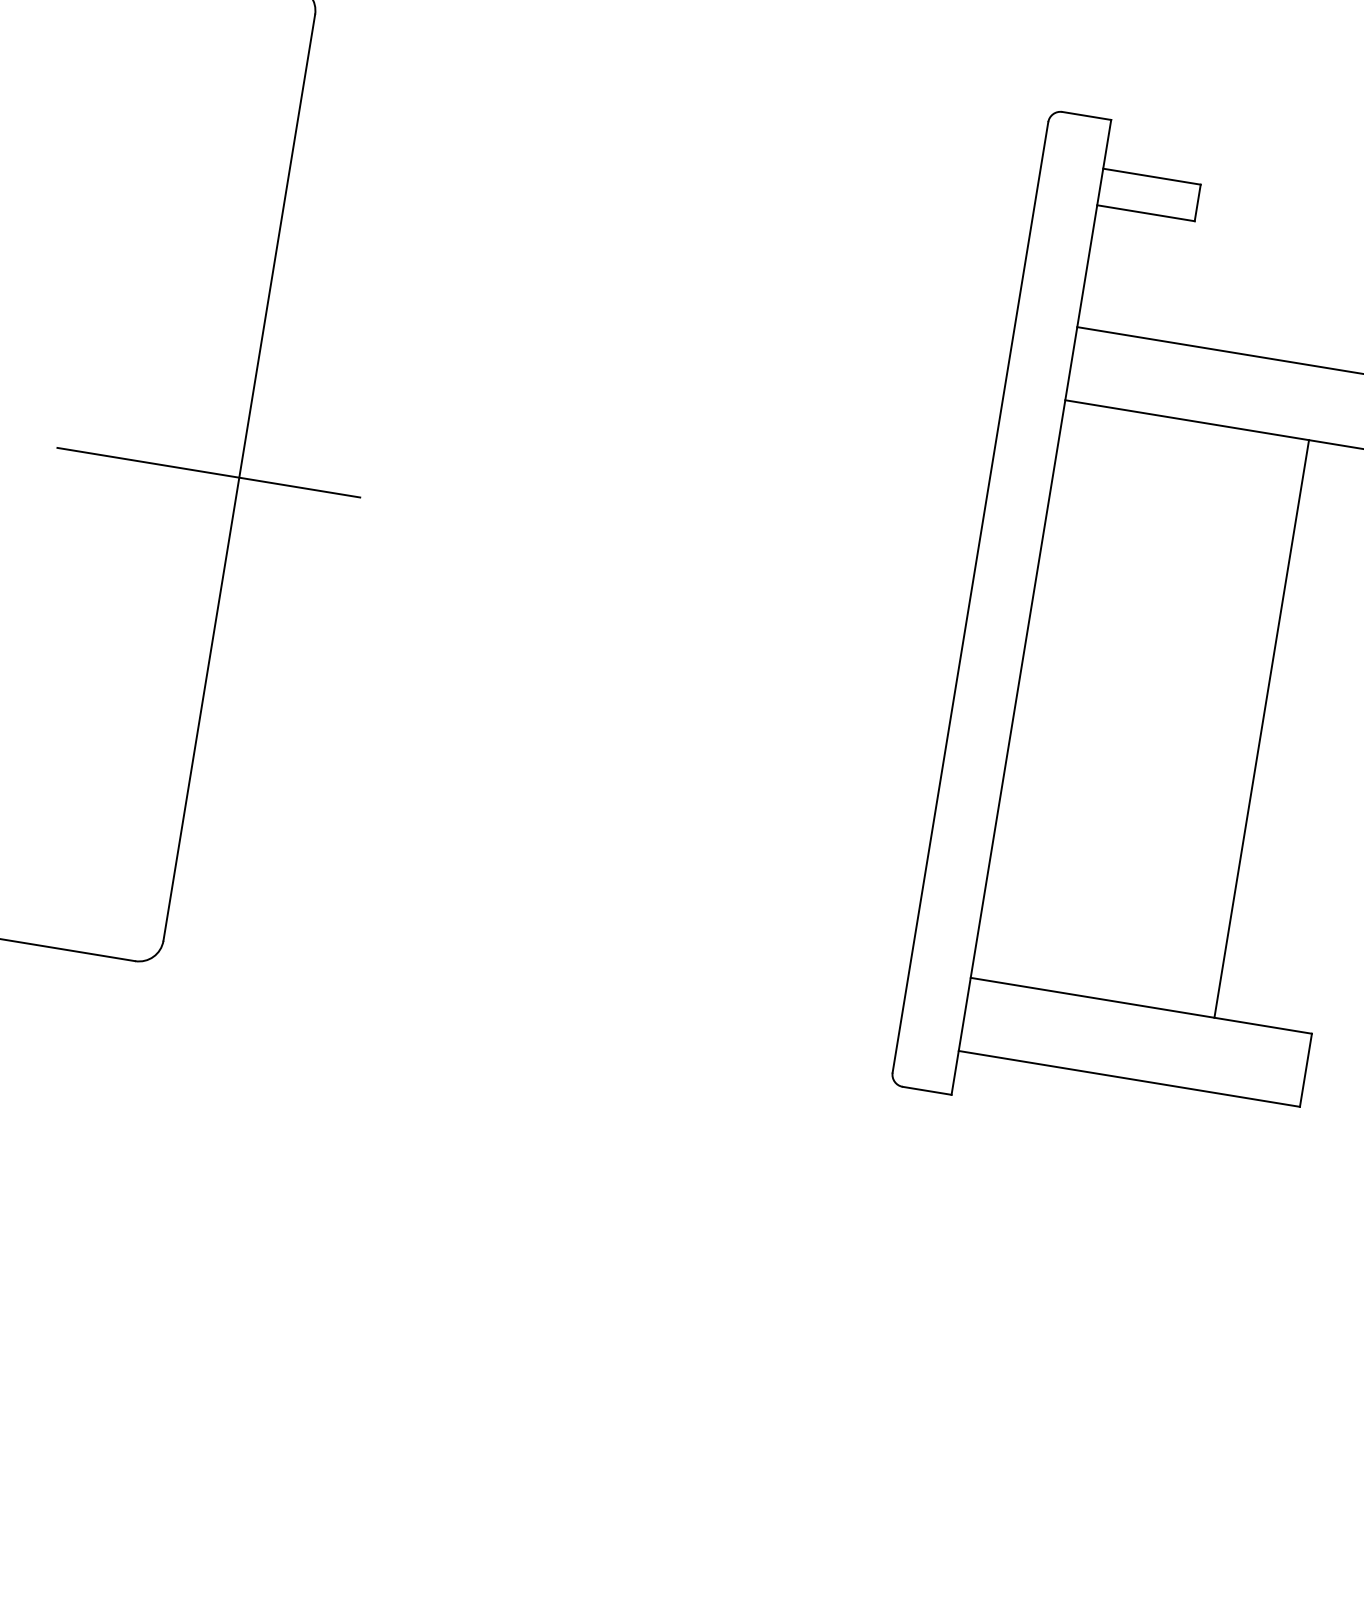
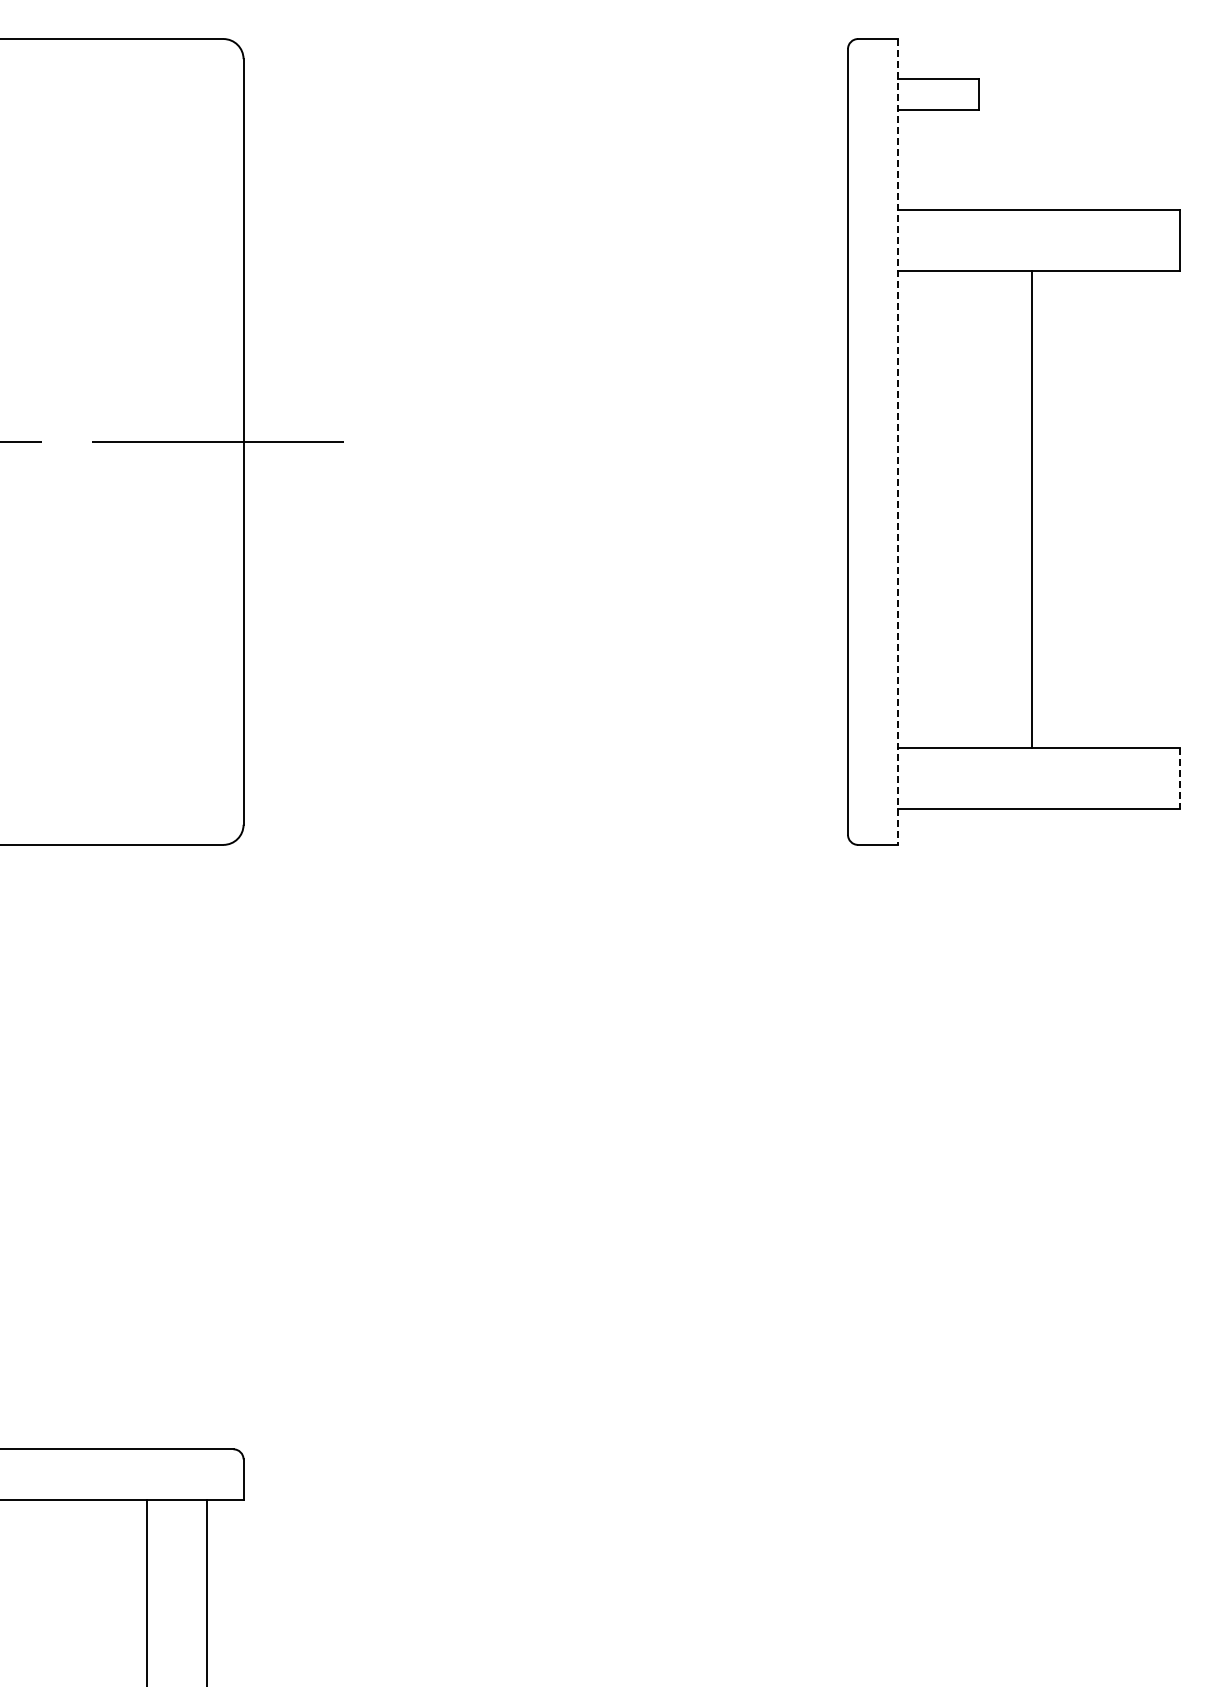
line: (1031, 606) -> (898, 441), solid -> dashed
line: (1261, 728) -> (1031, 509), moved
line: (1306, 1070) -> (1180, 778), solid -> dashed

